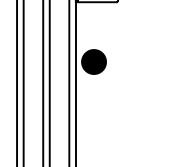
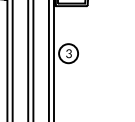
fill: (94, 62) -> (68, 54), removed

